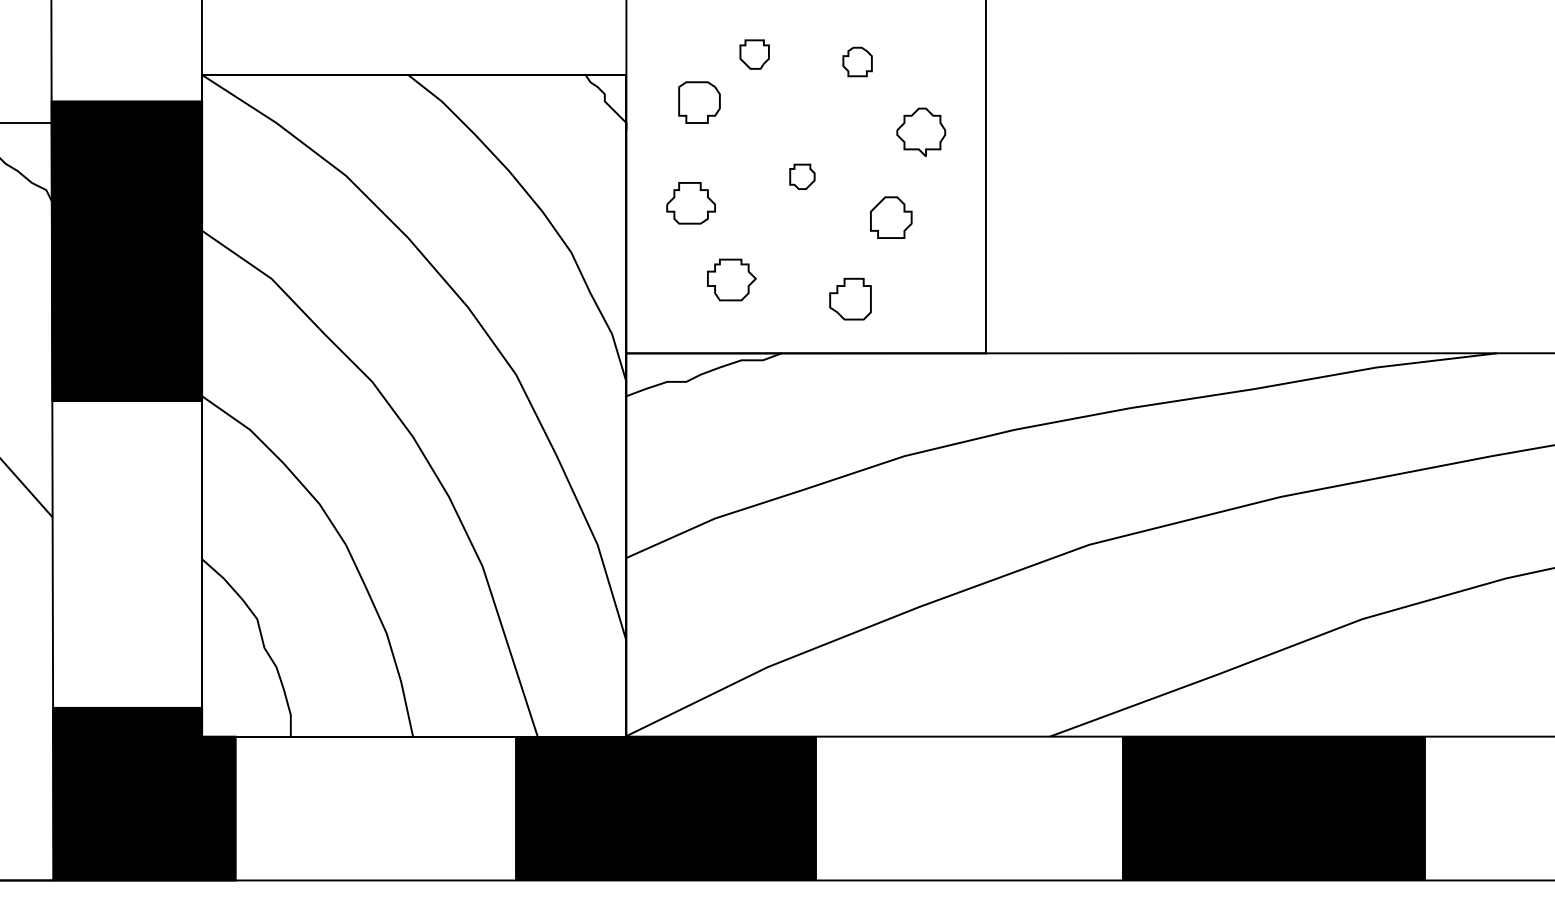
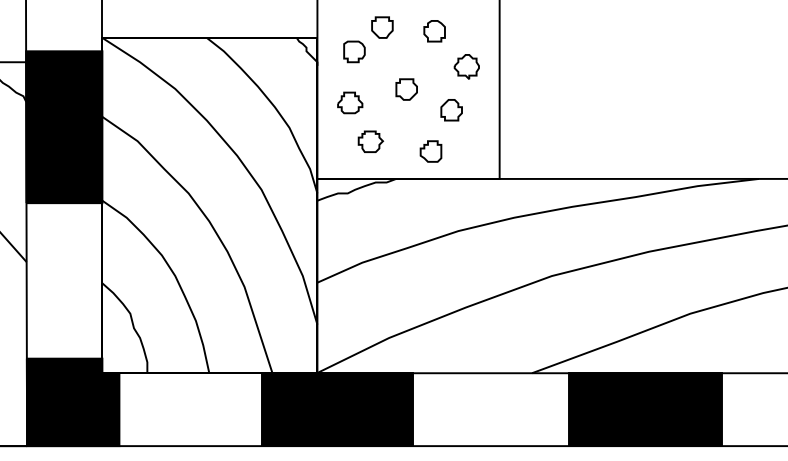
part: (754, 54) -> (382, 27), size x1.43
part: (857, 62) -> (434, 31), size x1.43
part: (802, 176) -> (406, 89), size x1.67

